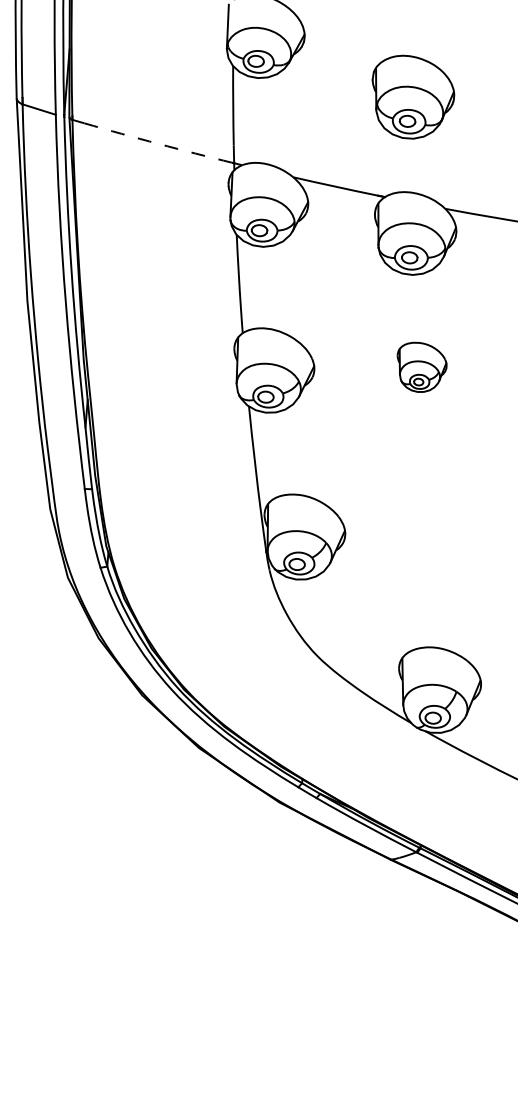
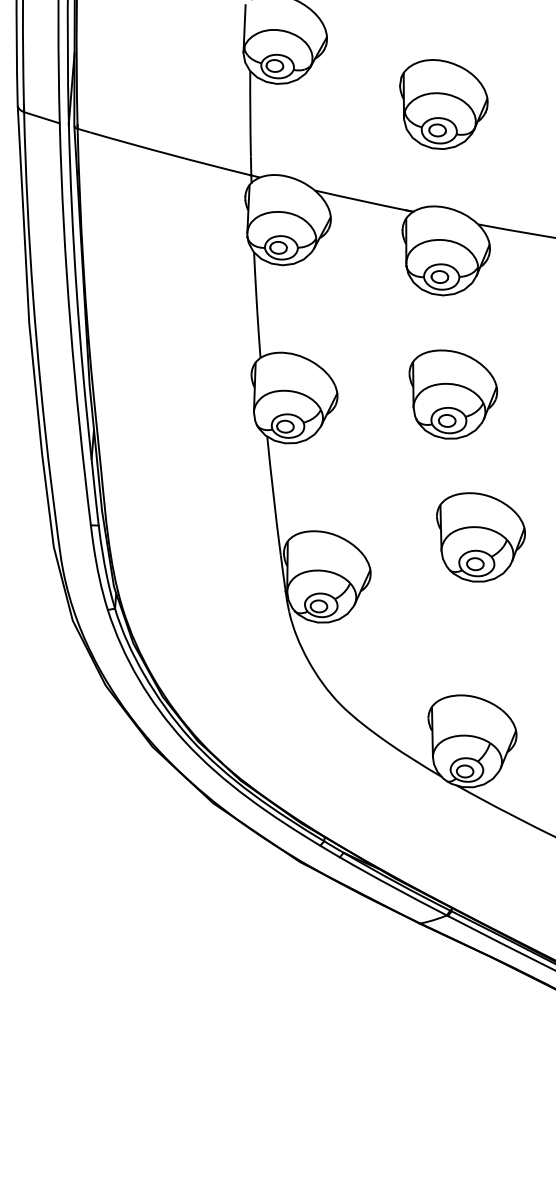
arc: (158, 143) -> (170, 154), dashed -> solid
part: (421, 367) -> (452, 394), size x1.67
part: (447, 500) -> (480, 537), added

